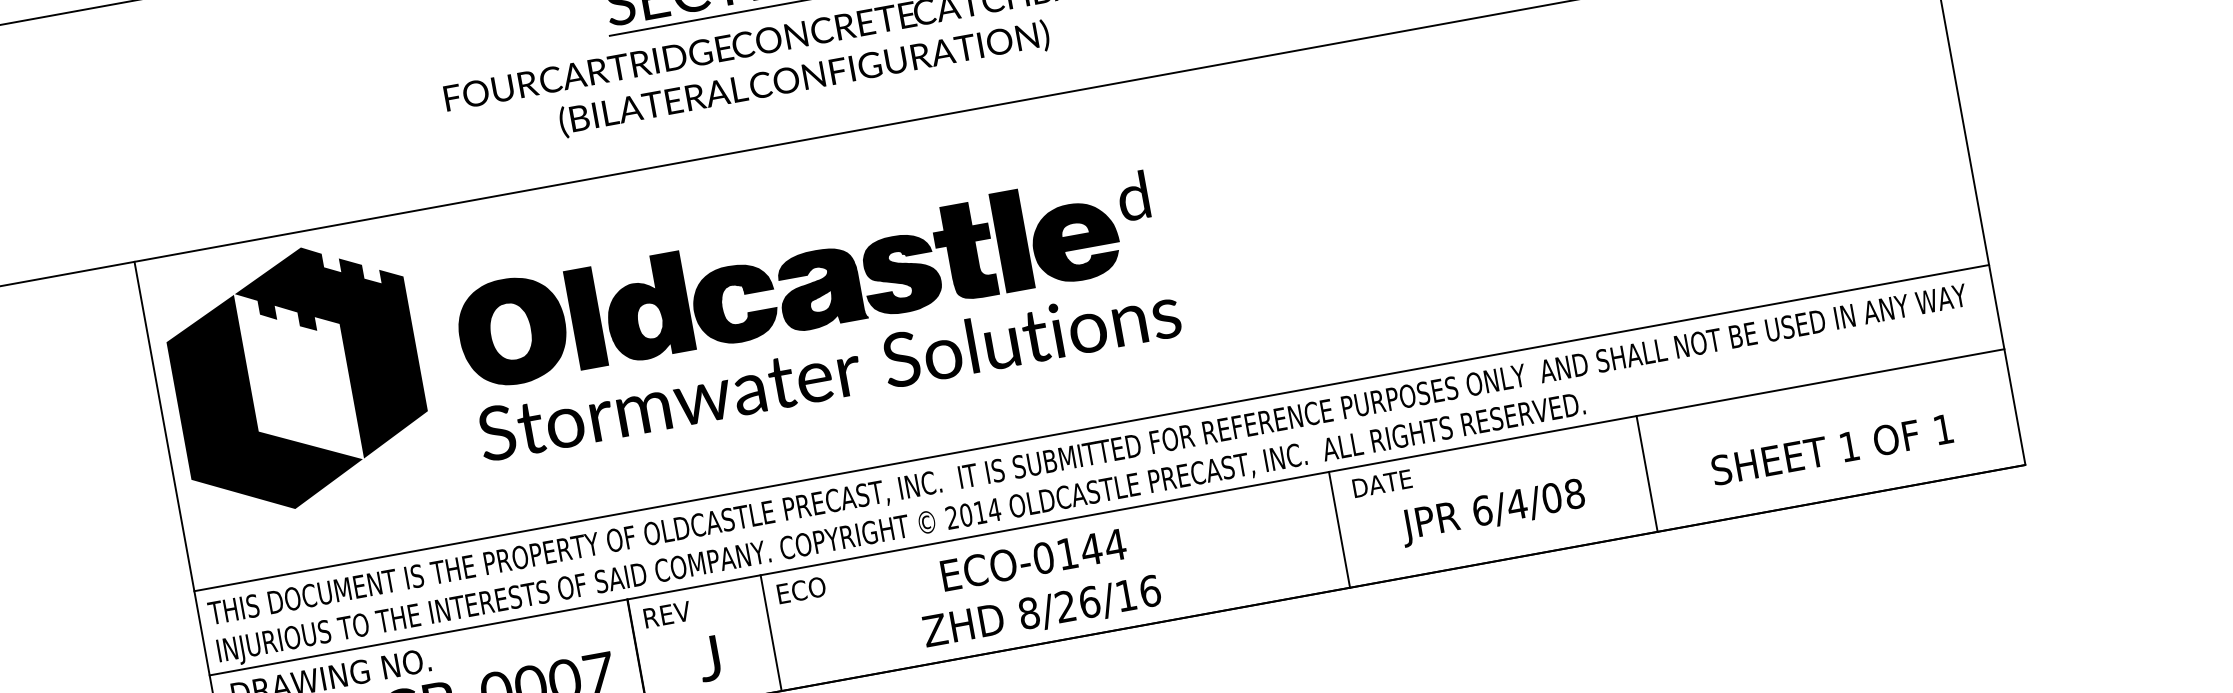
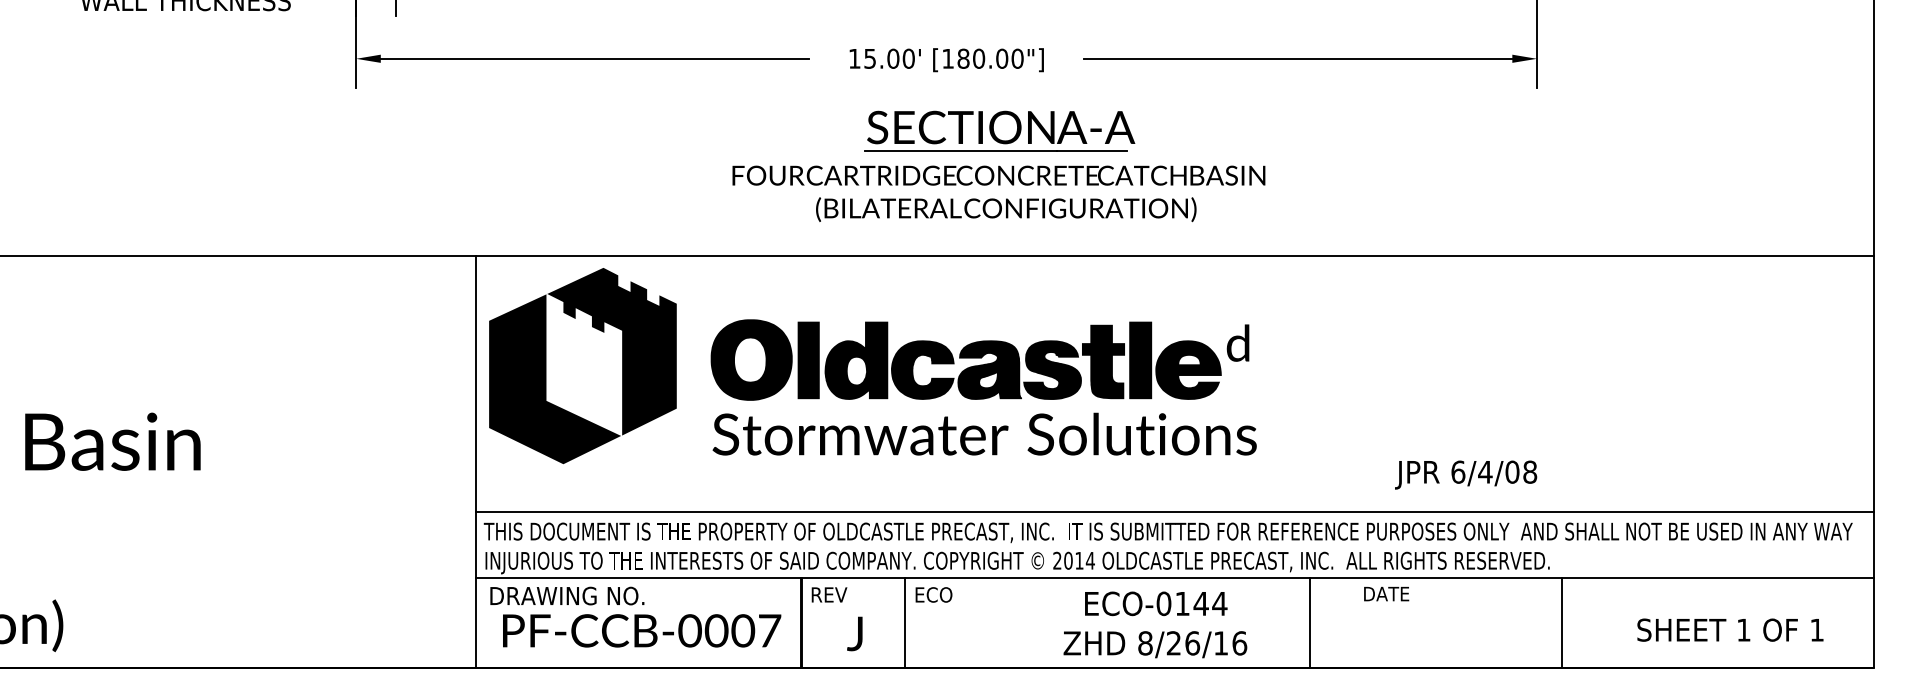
line: (1646, 473) -> (1561, 622), moved
text: (1493, 511) -> (1466, 474), moved
line: (1338, 529) -> (1309, 622), moved
text: (1037, 586) -> (1155, 624), moved

